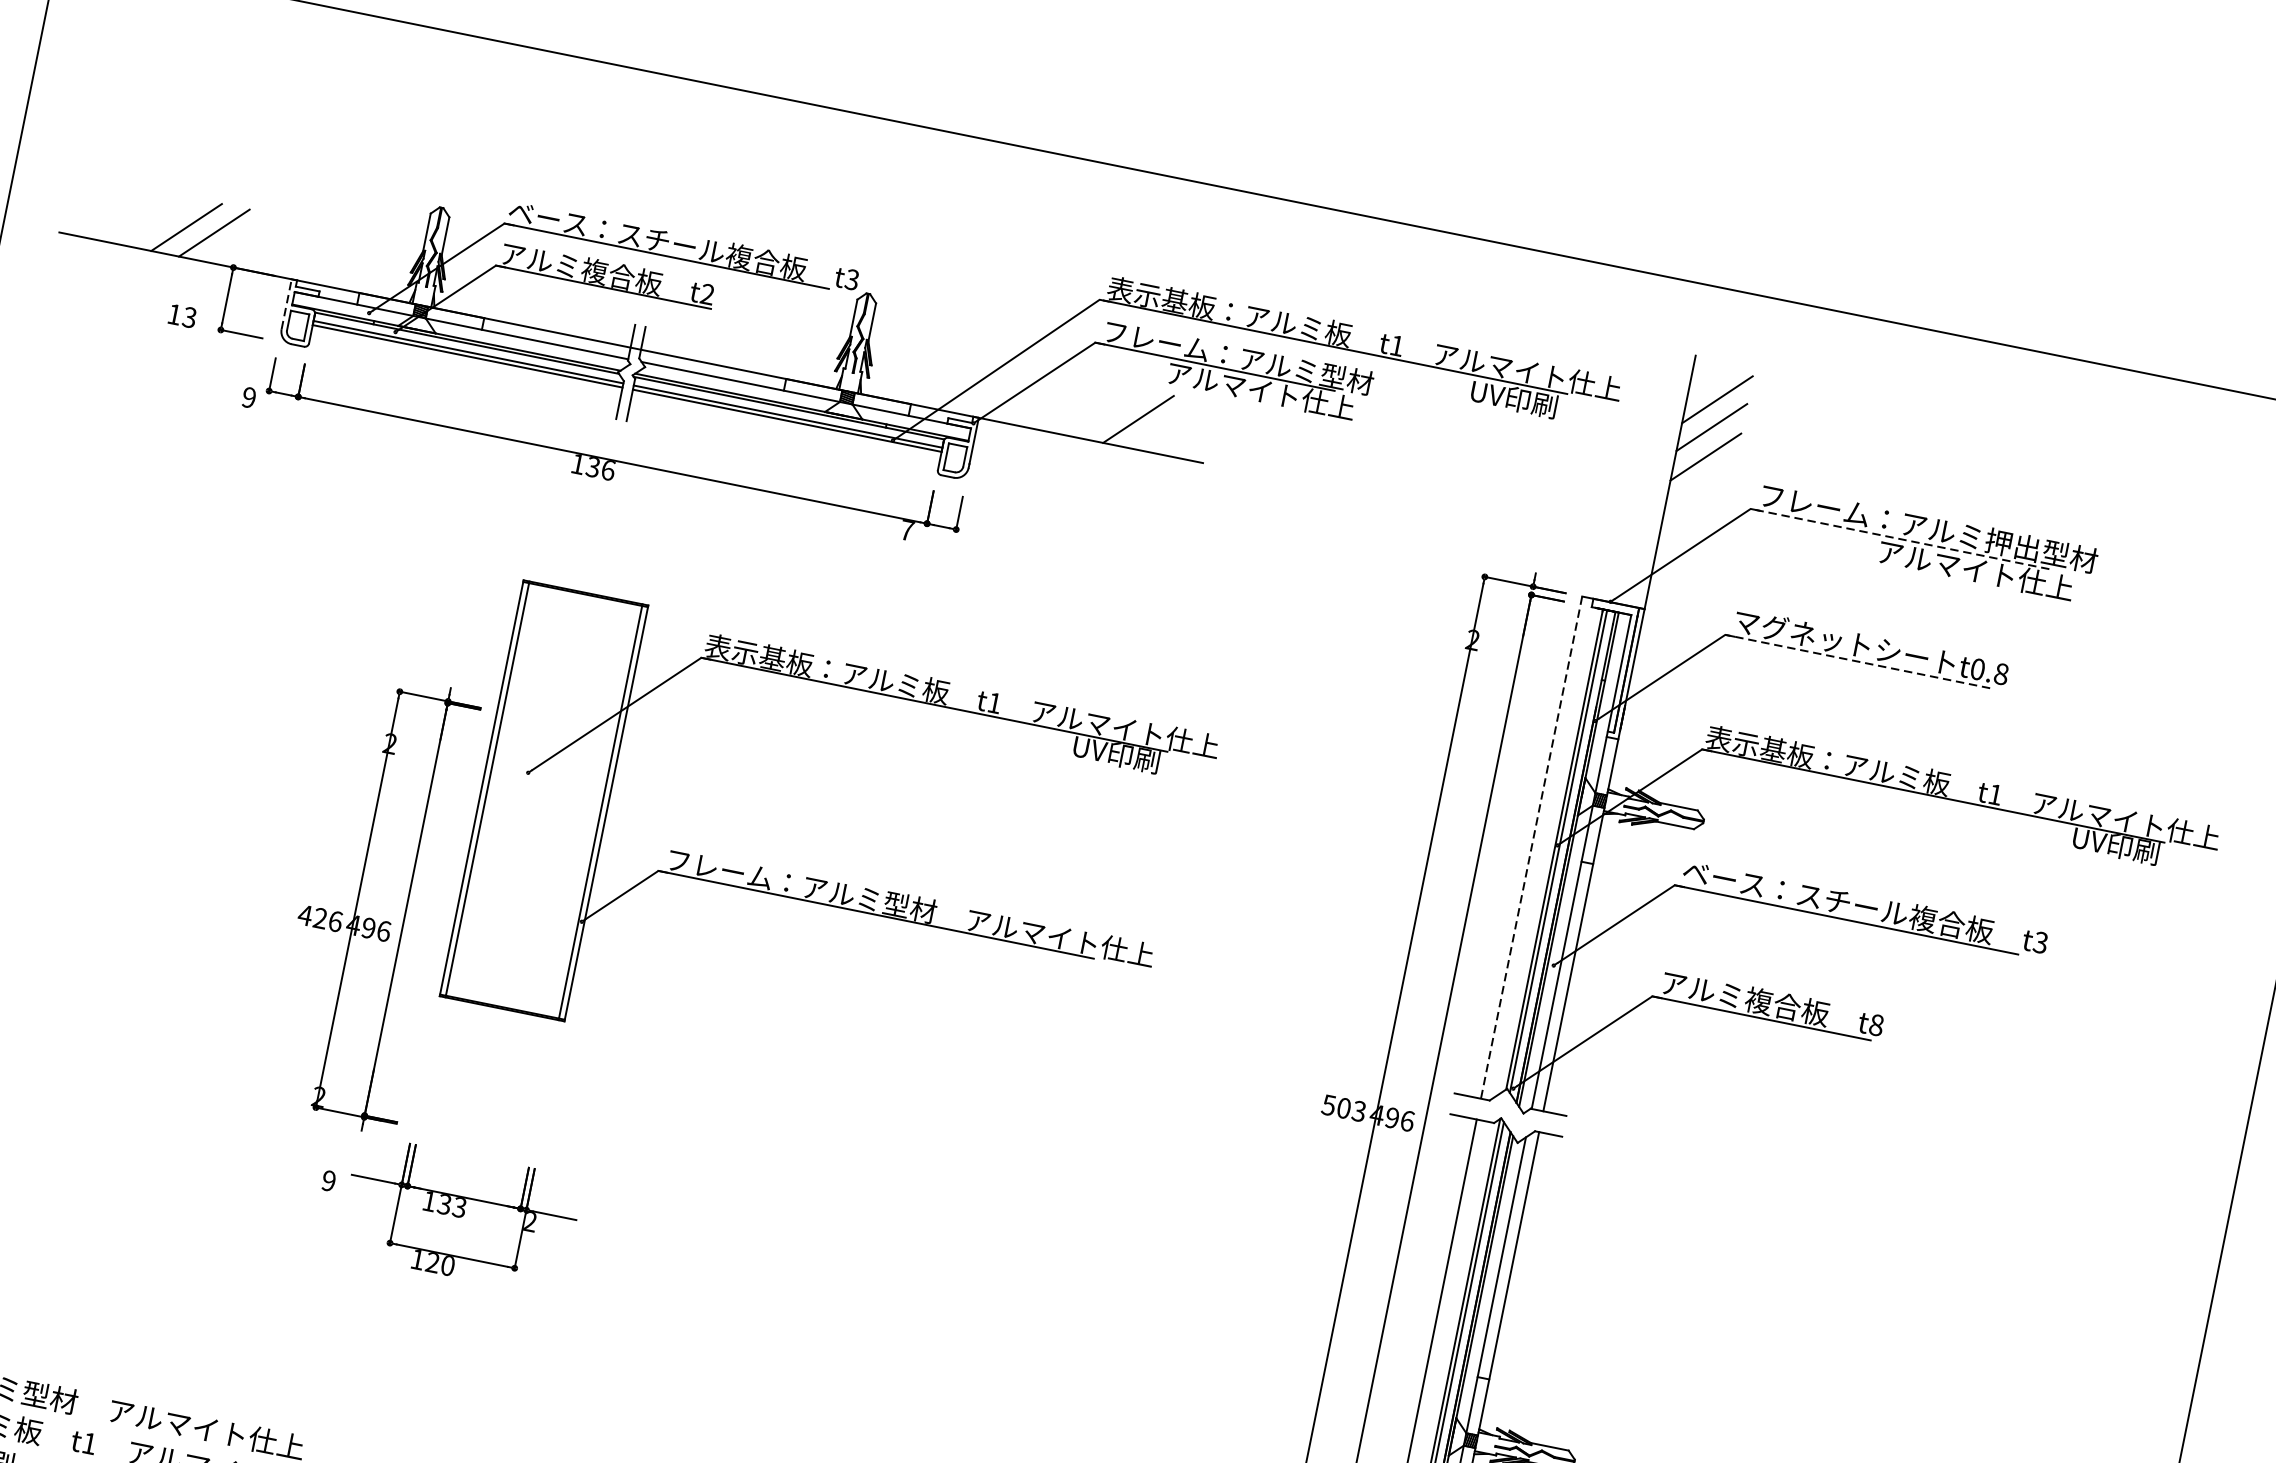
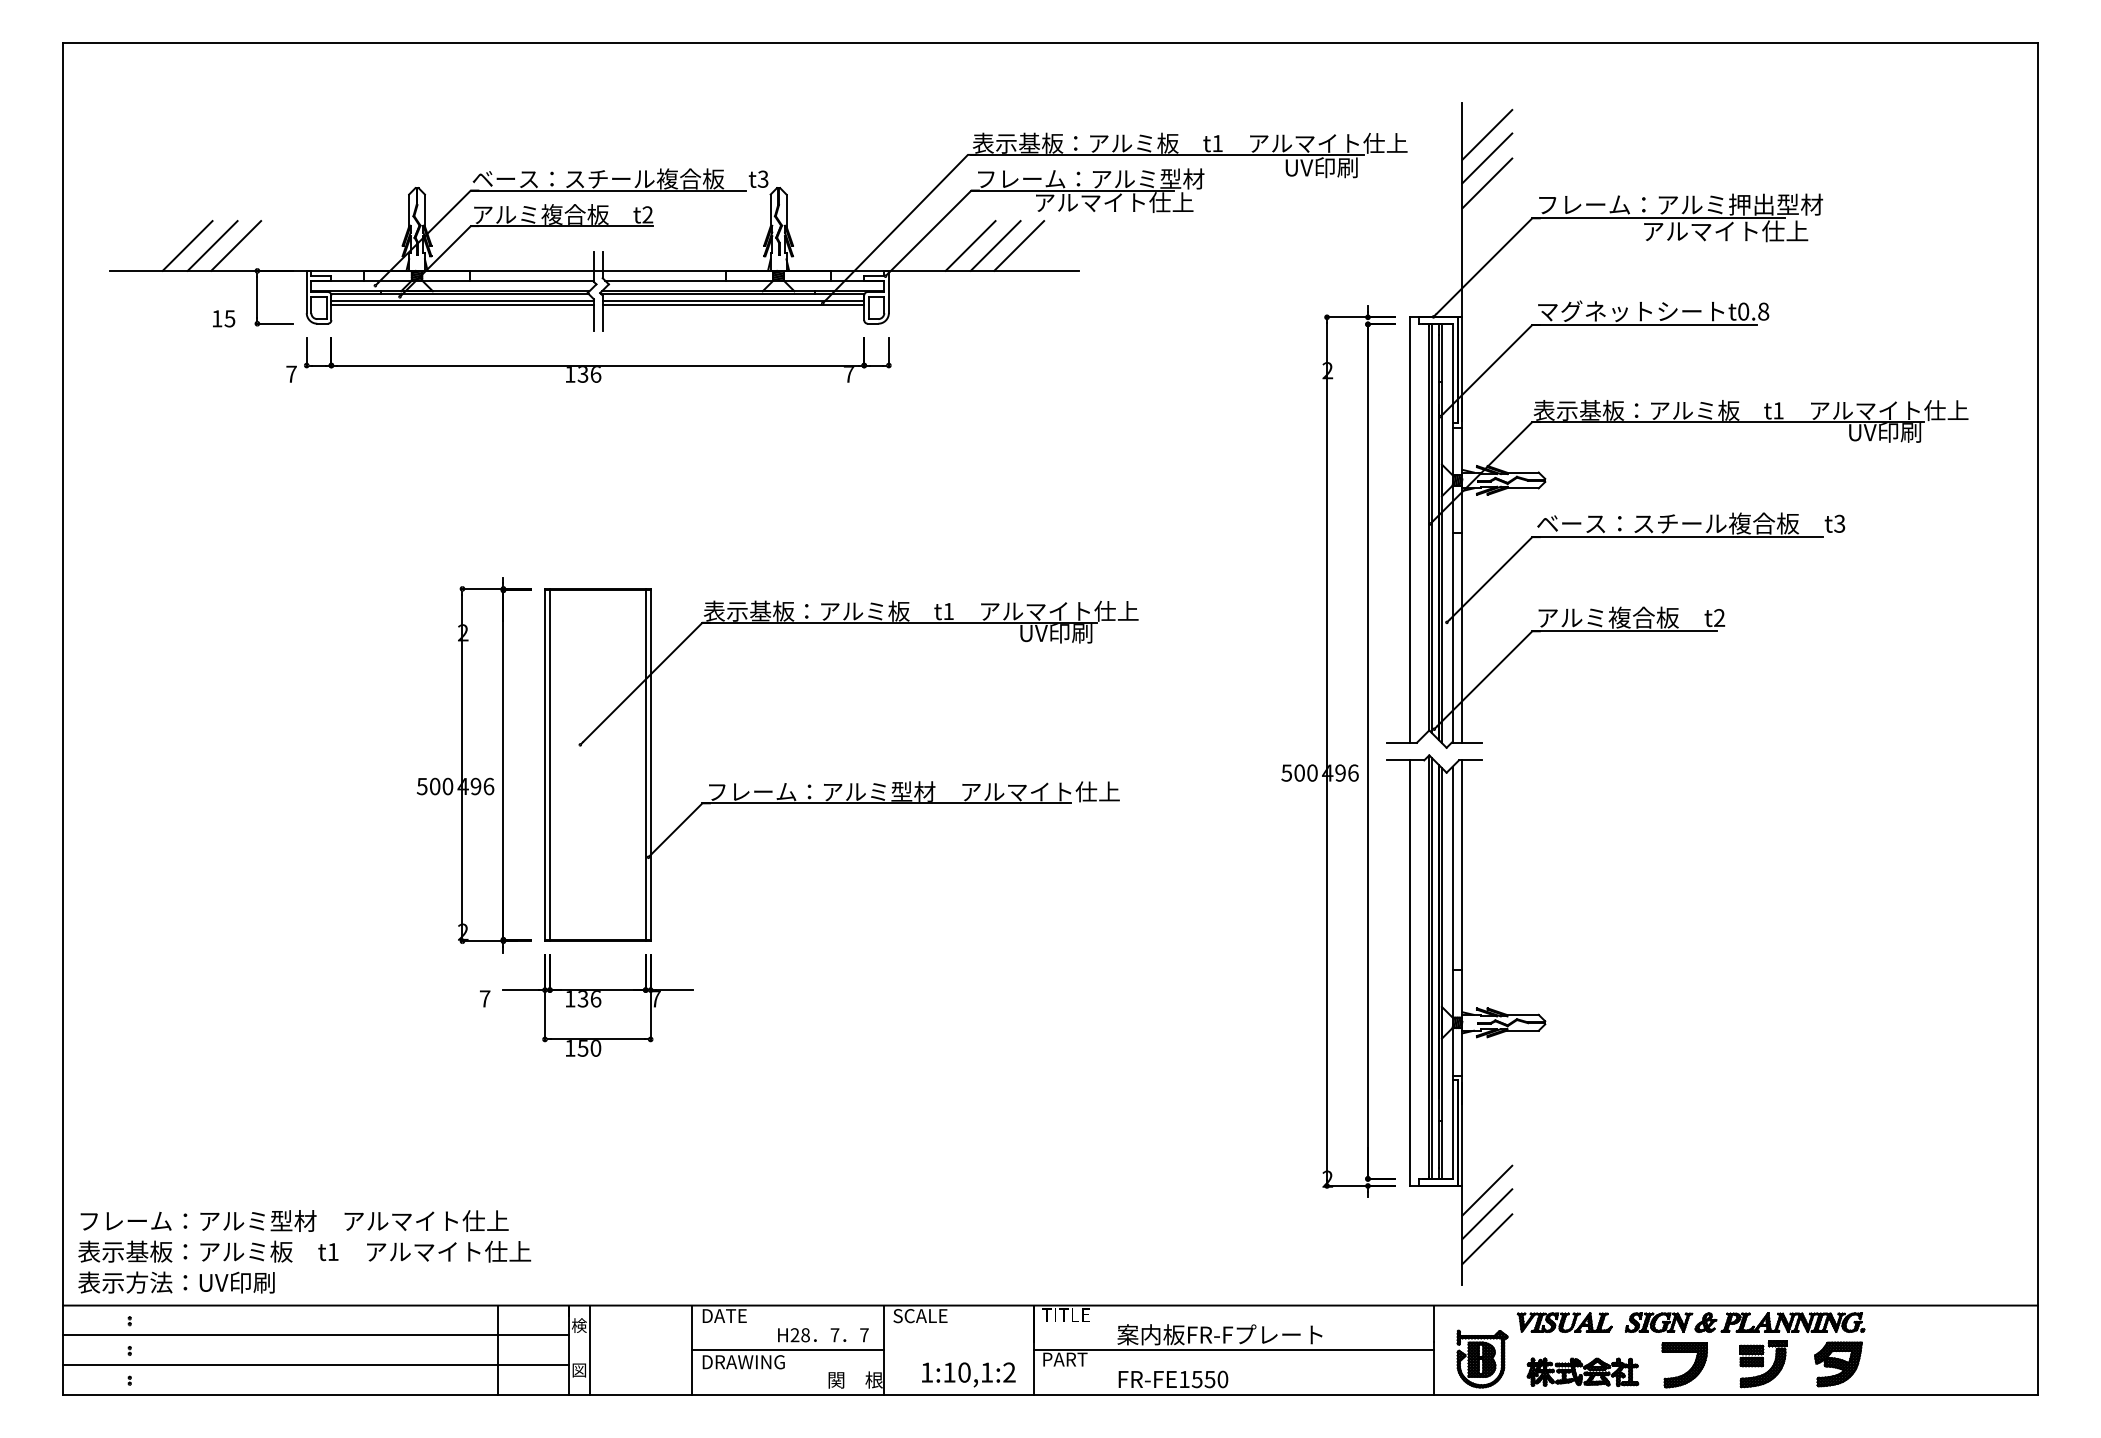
line: (156, 220) -> (187, 245), added
line: (286, 303) -> (306, 291), dashed -> solid
text: (190, 317) -> (230, 318), 13 -> 15
text: (249, 396) -> (291, 373), 9 -> 7
line: (1081, 407) -> (970, 245), added
line: (1110, 413) -> (995, 245), added
line: (1899, 539) -> (1658, 218), dashed -> solid
line: (1857, 662) -> (1644, 325), dashed -> solid
line: (1531, 848) -> (1409, 530), dashed -> solid
part: (827, 881) -> (841, 784), moved
text: (319, 918) -> (434, 786), 426 -> 500
text: (1876, 1025) -> (1719, 618), t8 -> t2
text: (1359, 1110) -> (1312, 772), 503 -> 500
text: (328, 1180) -> (484, 998), 9 -> 7
text: (459, 1207) -> (595, 999), 133 -> 136
text: (531, 1222) -> (656, 999), 2 -> 7
text: (432, 1262) -> (582, 1048), 120 -> 150

